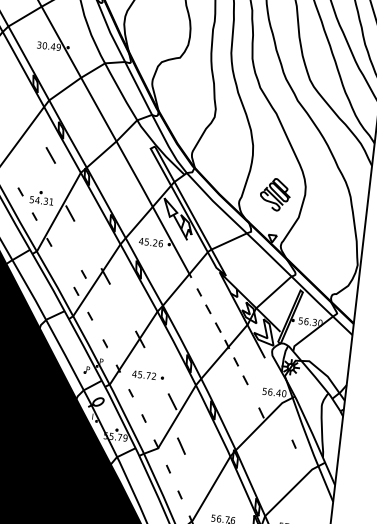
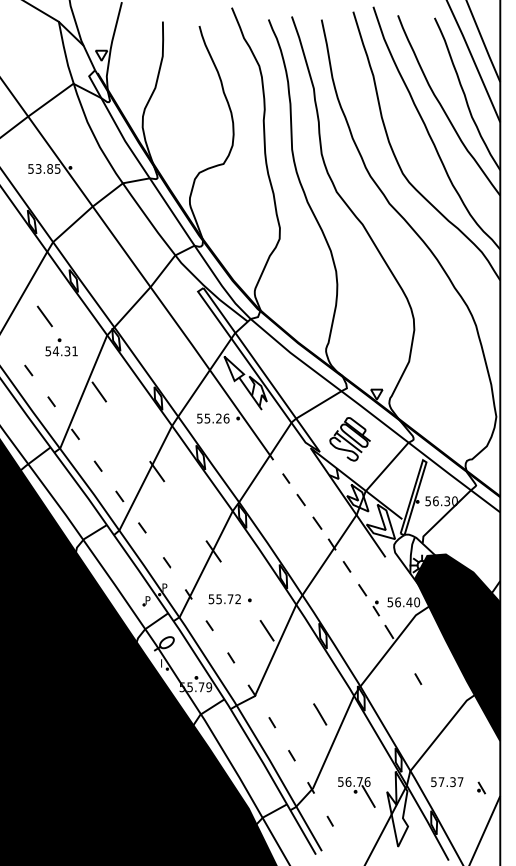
text: (49, 45) -> (44, 168), 30.49 -> 53.85
line: (50, 155) -> (44, 316), moved
part: (275, 194) -> (349, 439), moved
part: (41, 198) -> (61, 347), moved
text: (141, 241) -> (199, 418), 45.26 -> 55.26
line: (83, 273) -> (97, 465), moved
text: (134, 374) -> (211, 599), 45.72 -> 55.72
part: (253, 394) -> (375, 608), added
fill: (309, 430) -> (457, 647), added
line: (294, 443) -> (418, 678), moved
line: (181, 446) -> (320, 714), moved

